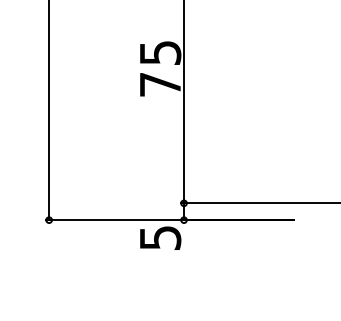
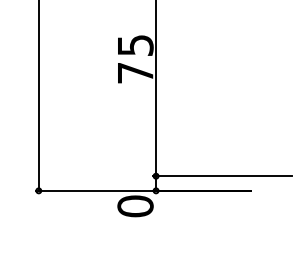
text: (160, 237) -> (135, 205), 5 -> 0

